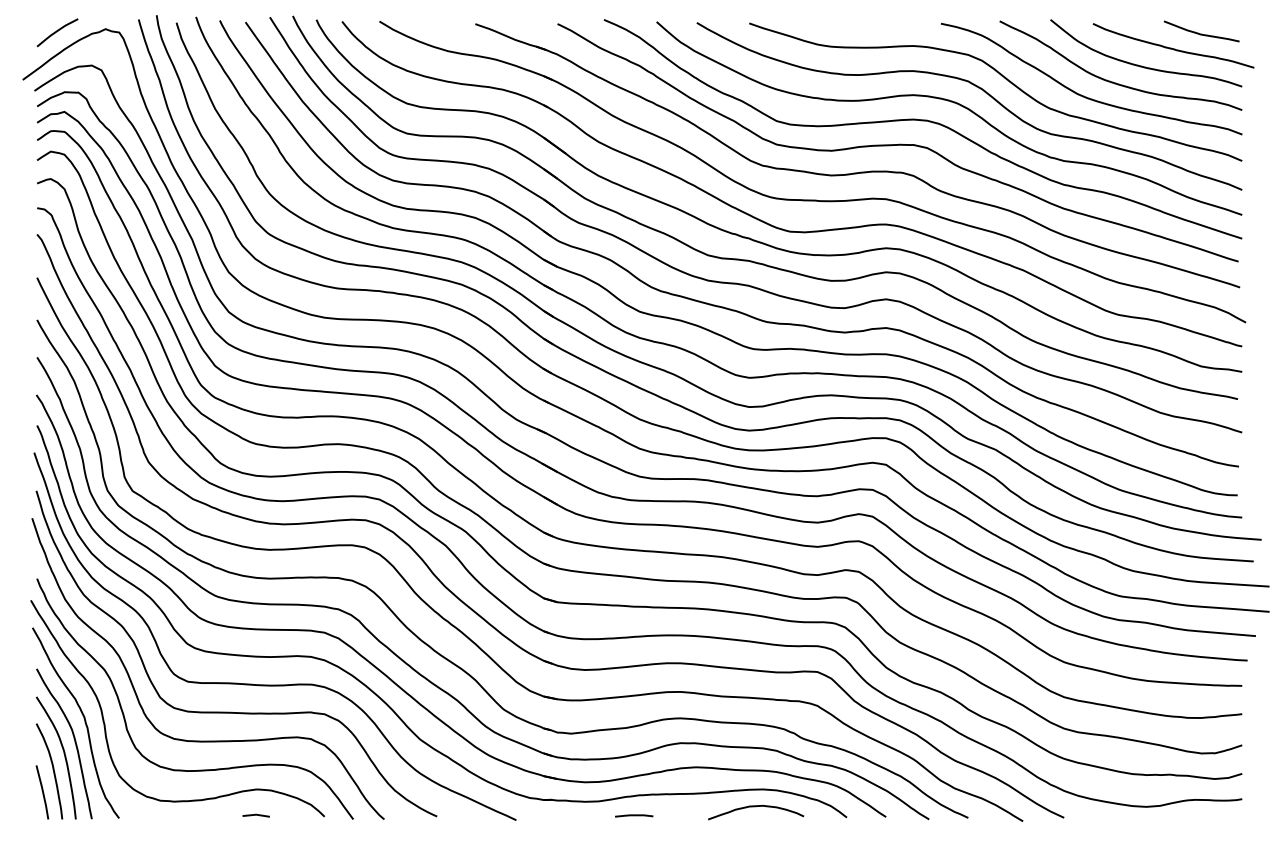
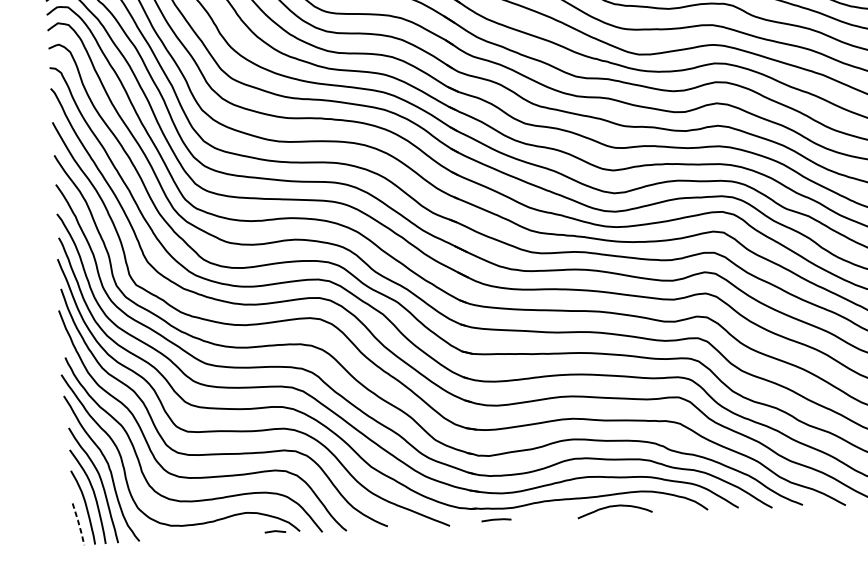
line: (43, 792) -> (79, 524), solid -> dashed
curve: (755, 807) -> (614, 507), moved
line: (255, 815) -> (274, 531), moved
line: (634, 815) -> (496, 519), moved

